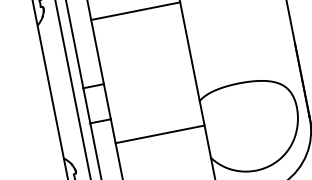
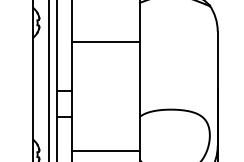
line: (159, 134) -> (105, 151), moved

